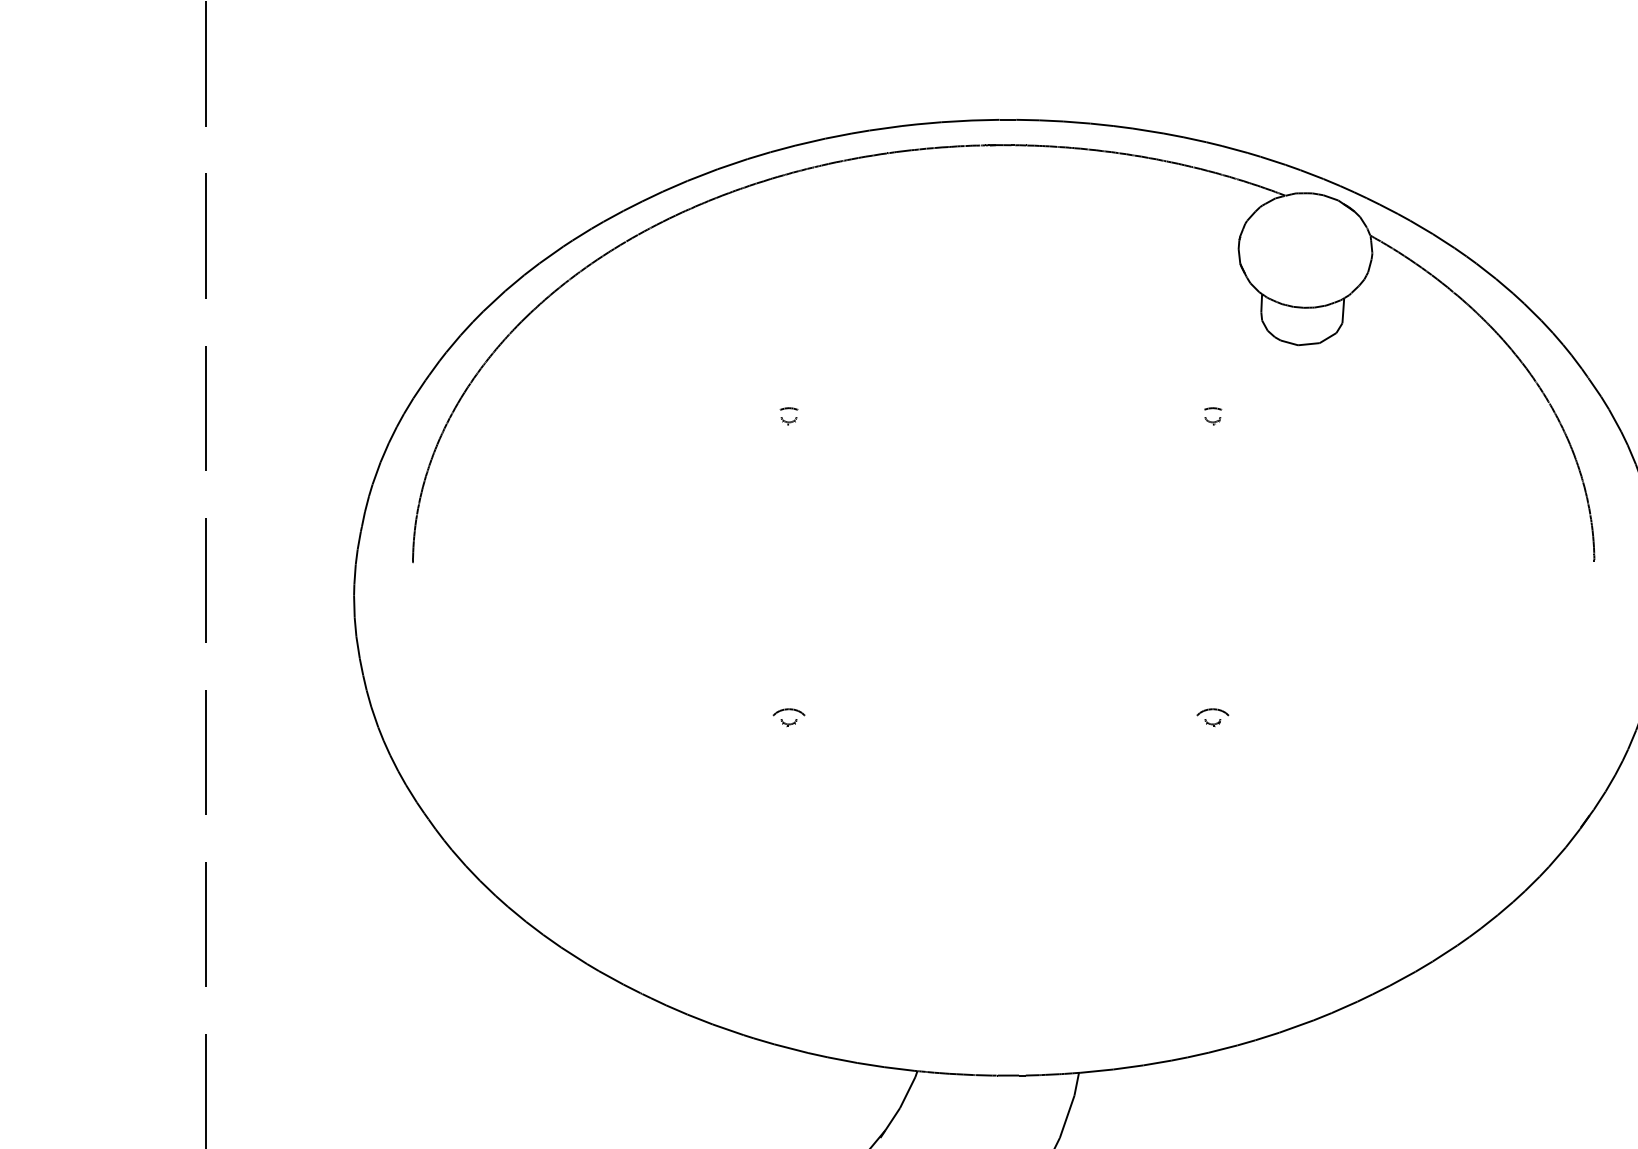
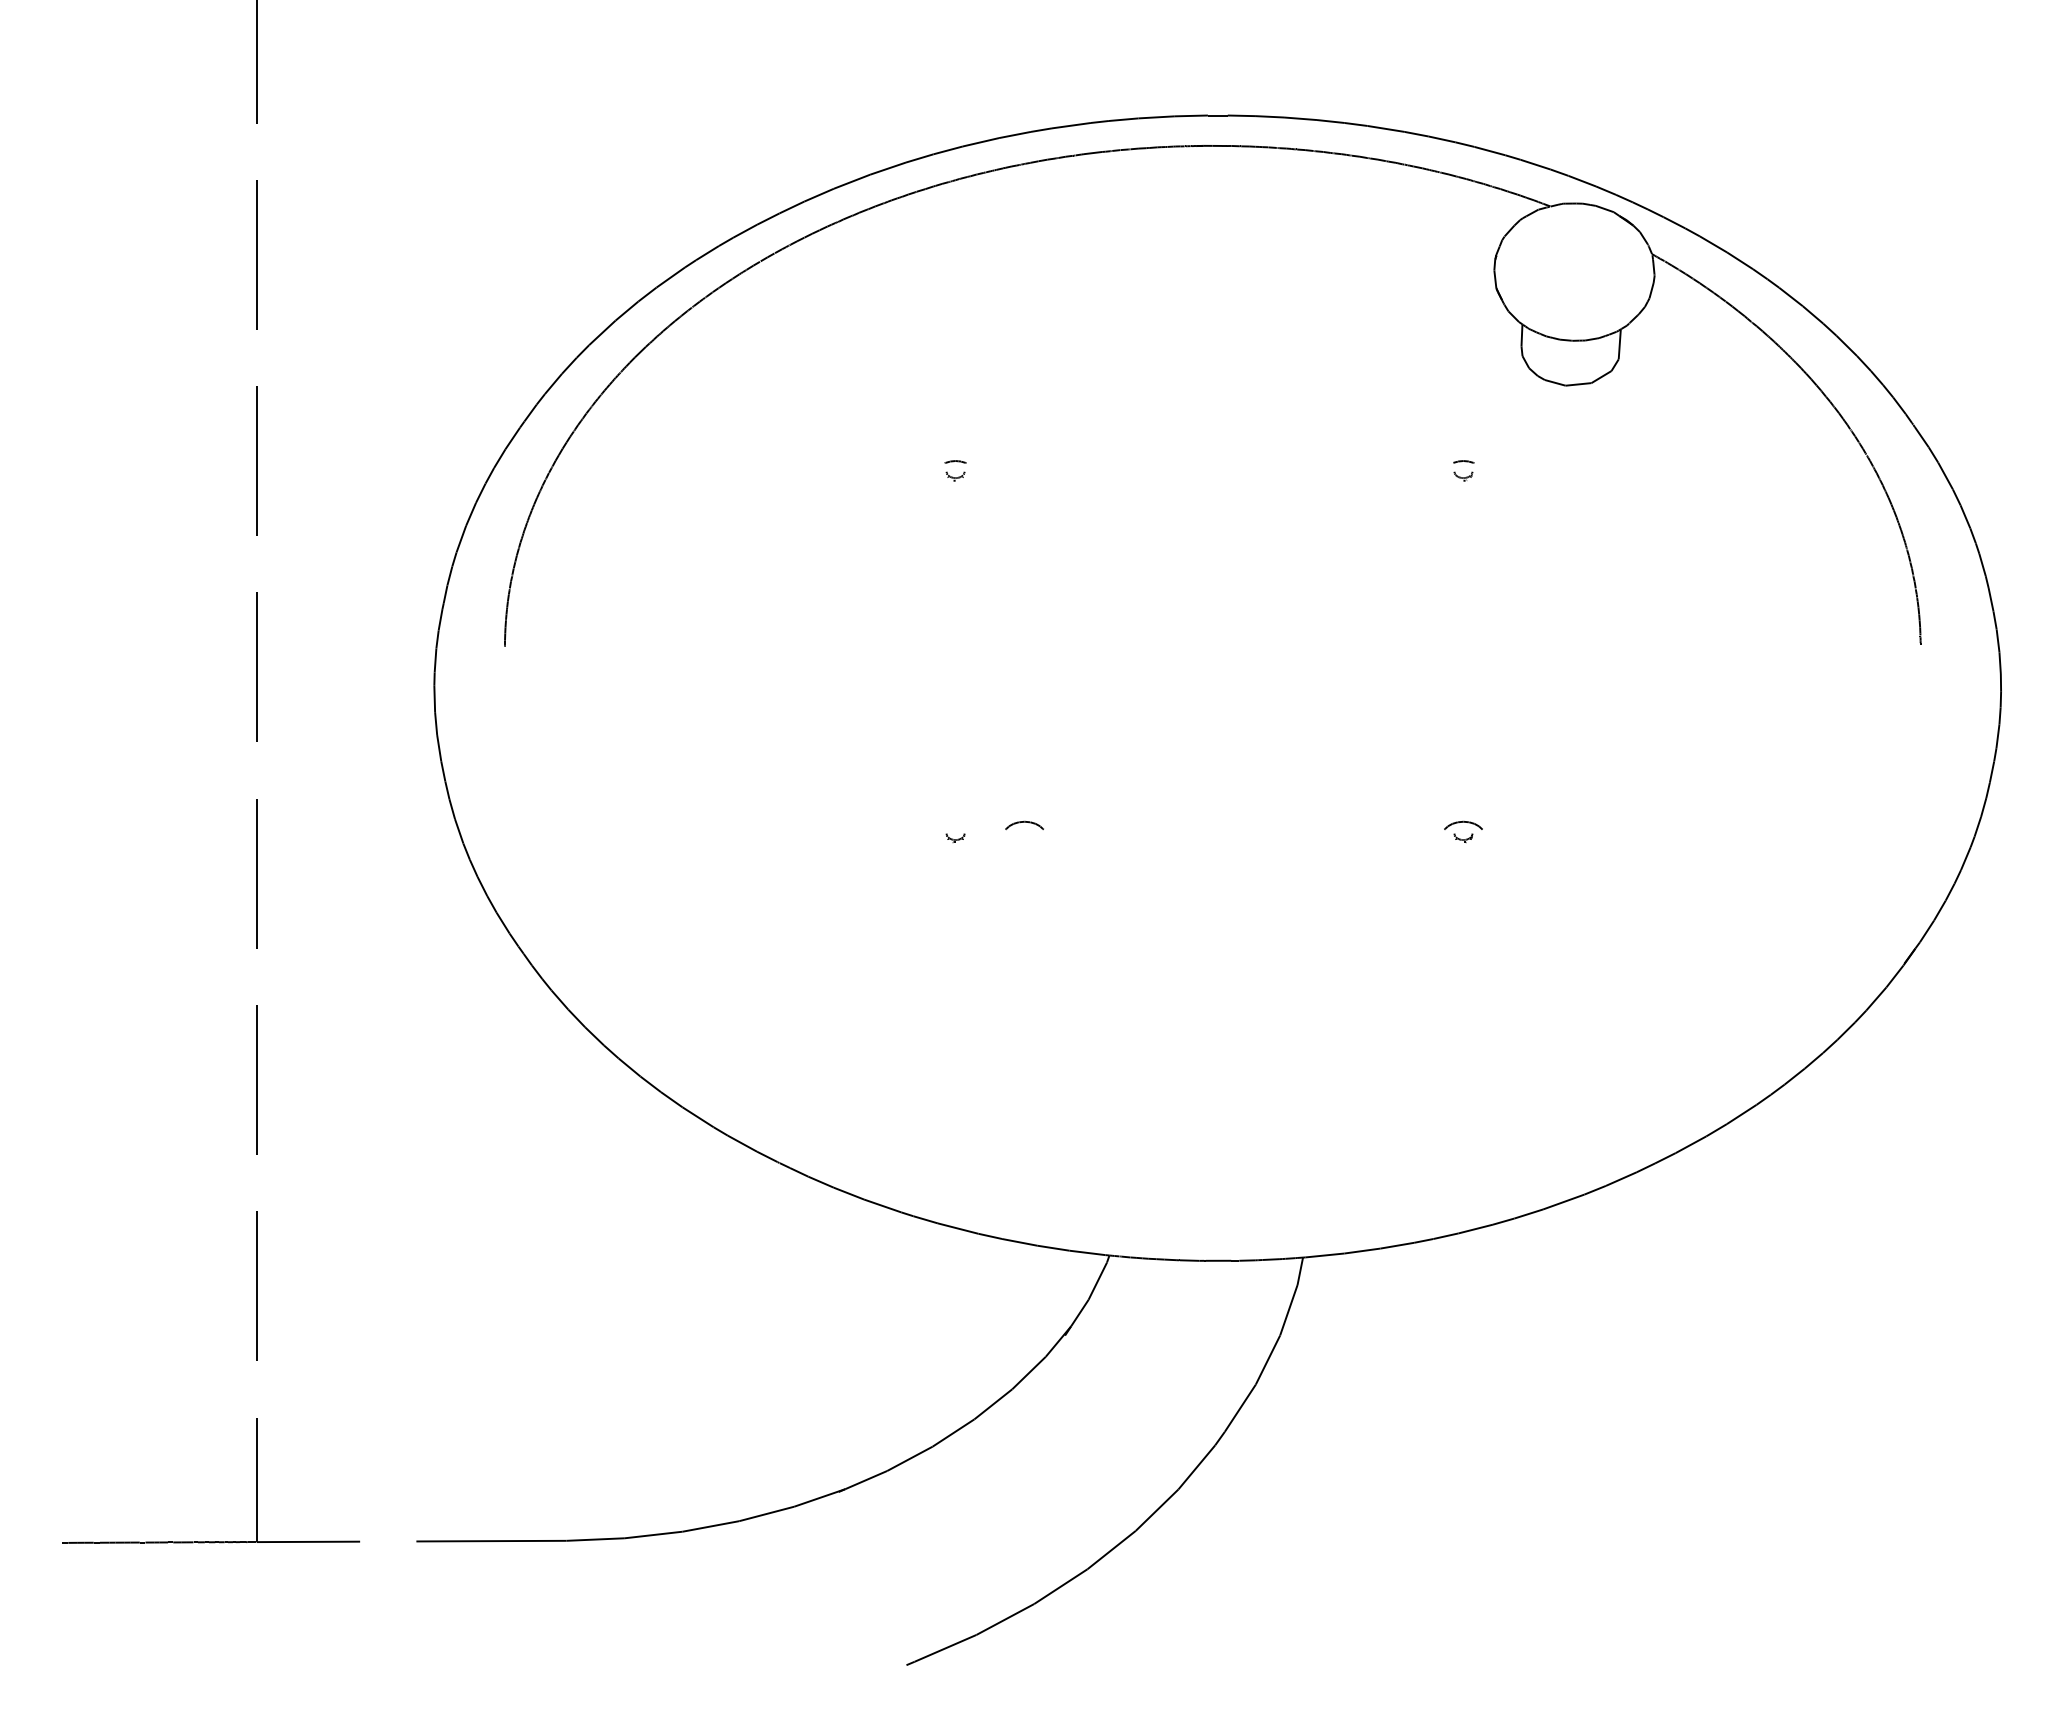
part: (788, 712) -> (1024, 825), moved

